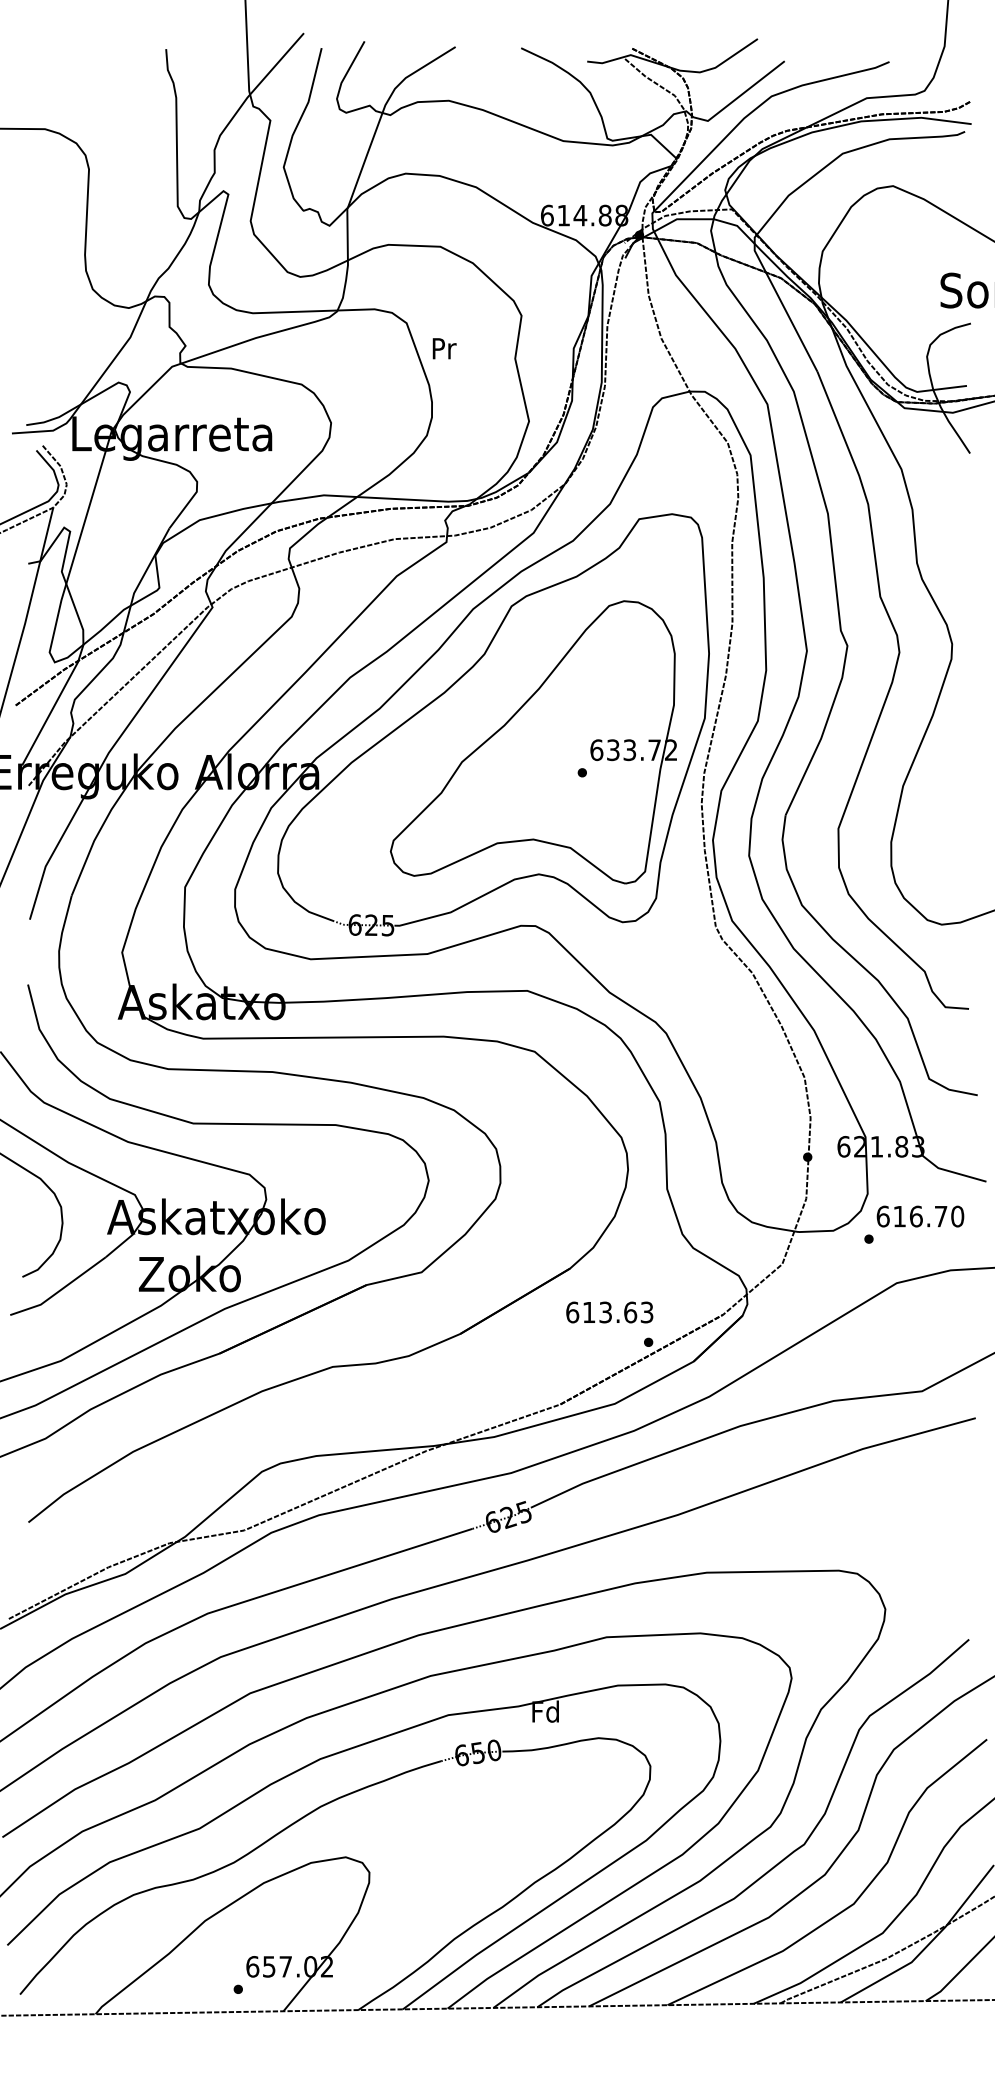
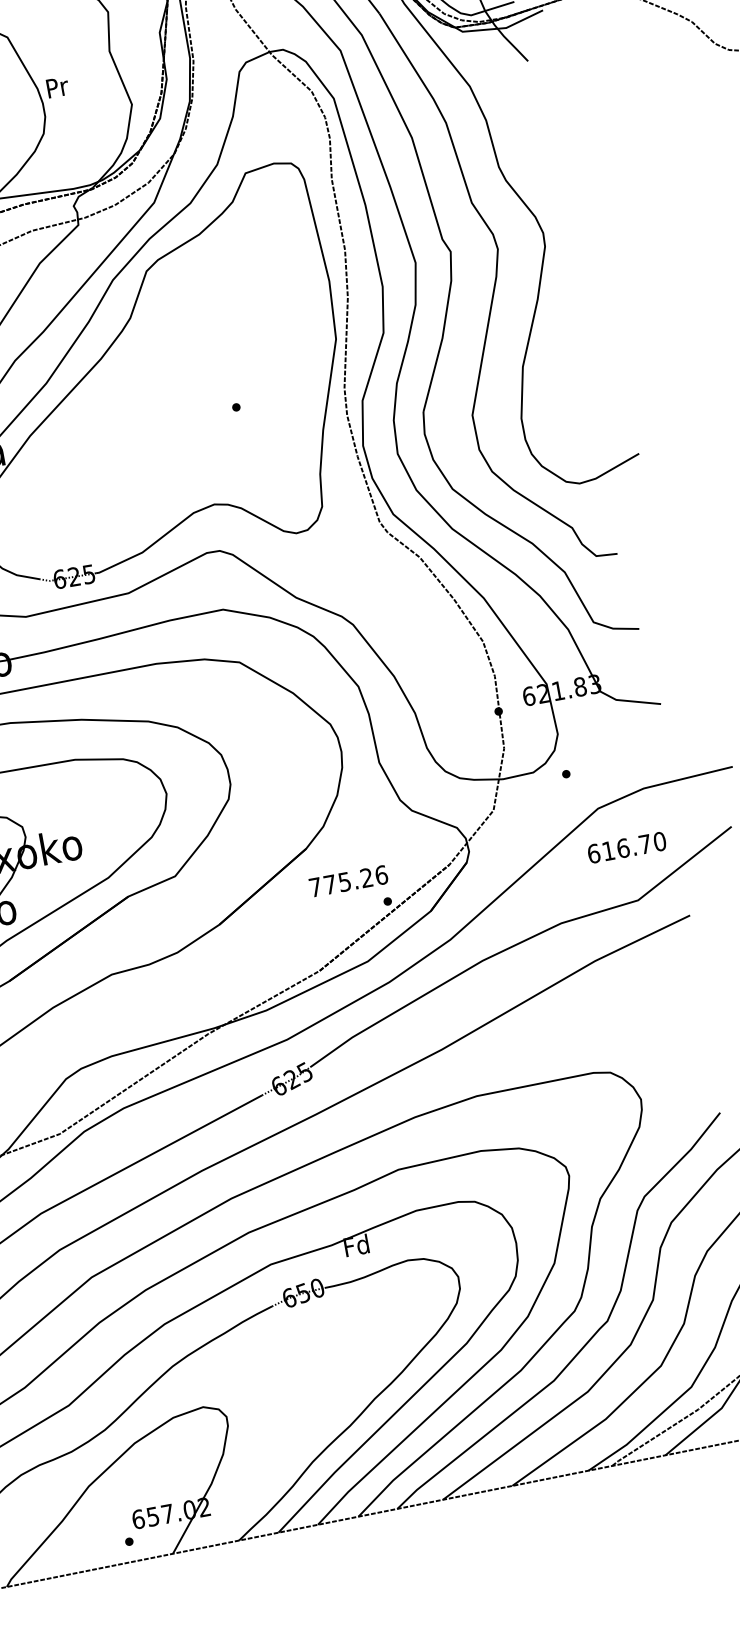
text: (444, 348) -> (57, 87), moved
part: (532, 742) -> (187, 388), removed
text: (920, 1216) -> (626, 847), moved
text: (609, 1312) -> (348, 881), 613.63 -> 775.26

